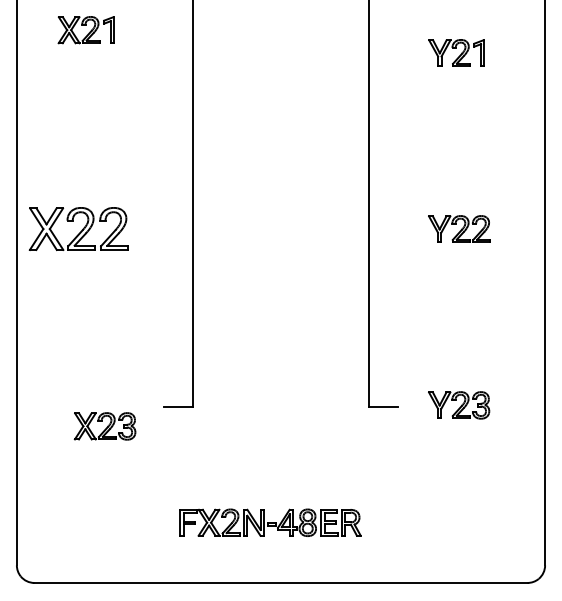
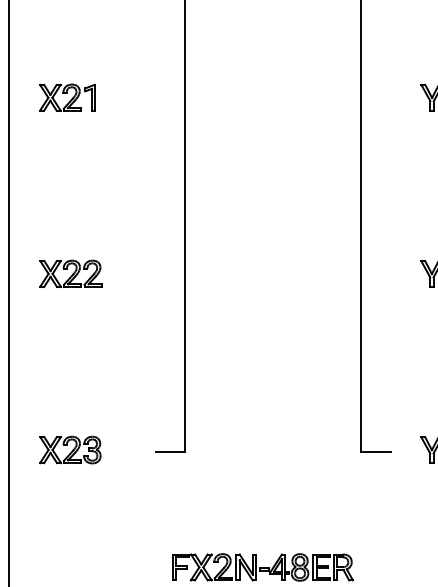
part: (85, 30) -> (66, 98), moved
part: (77, 229) -> (69, 274), size x0.62
part: (104, 426) -> (69, 450), moved

